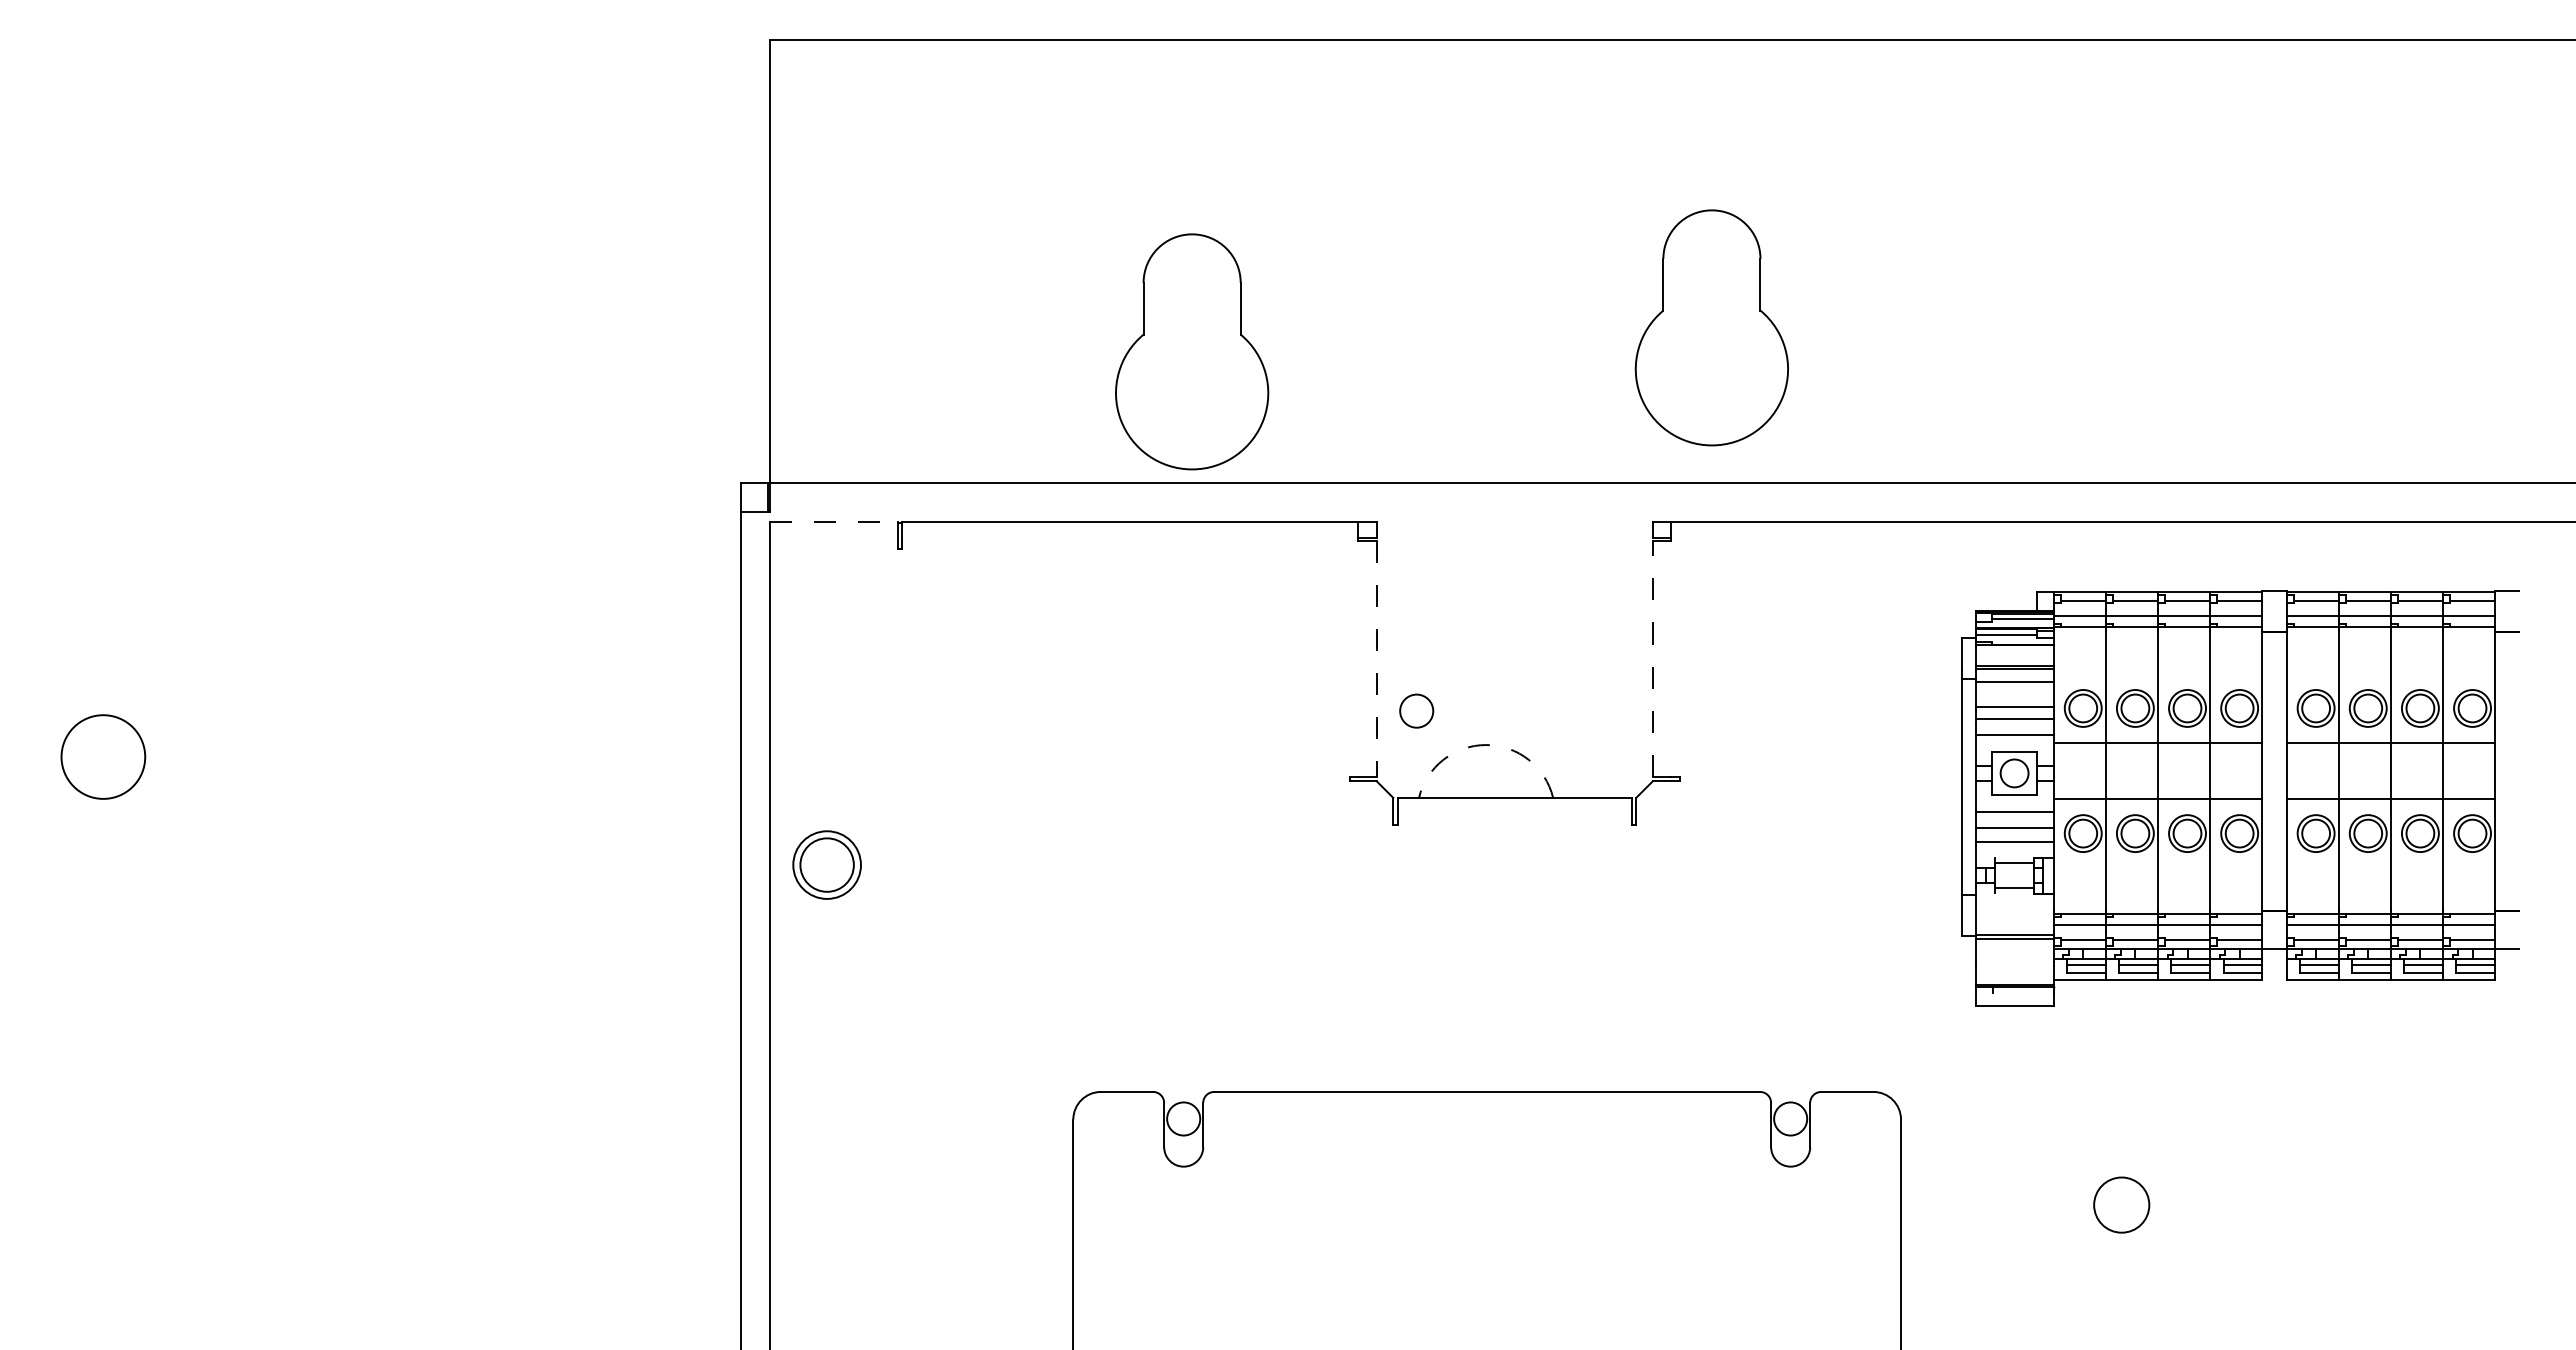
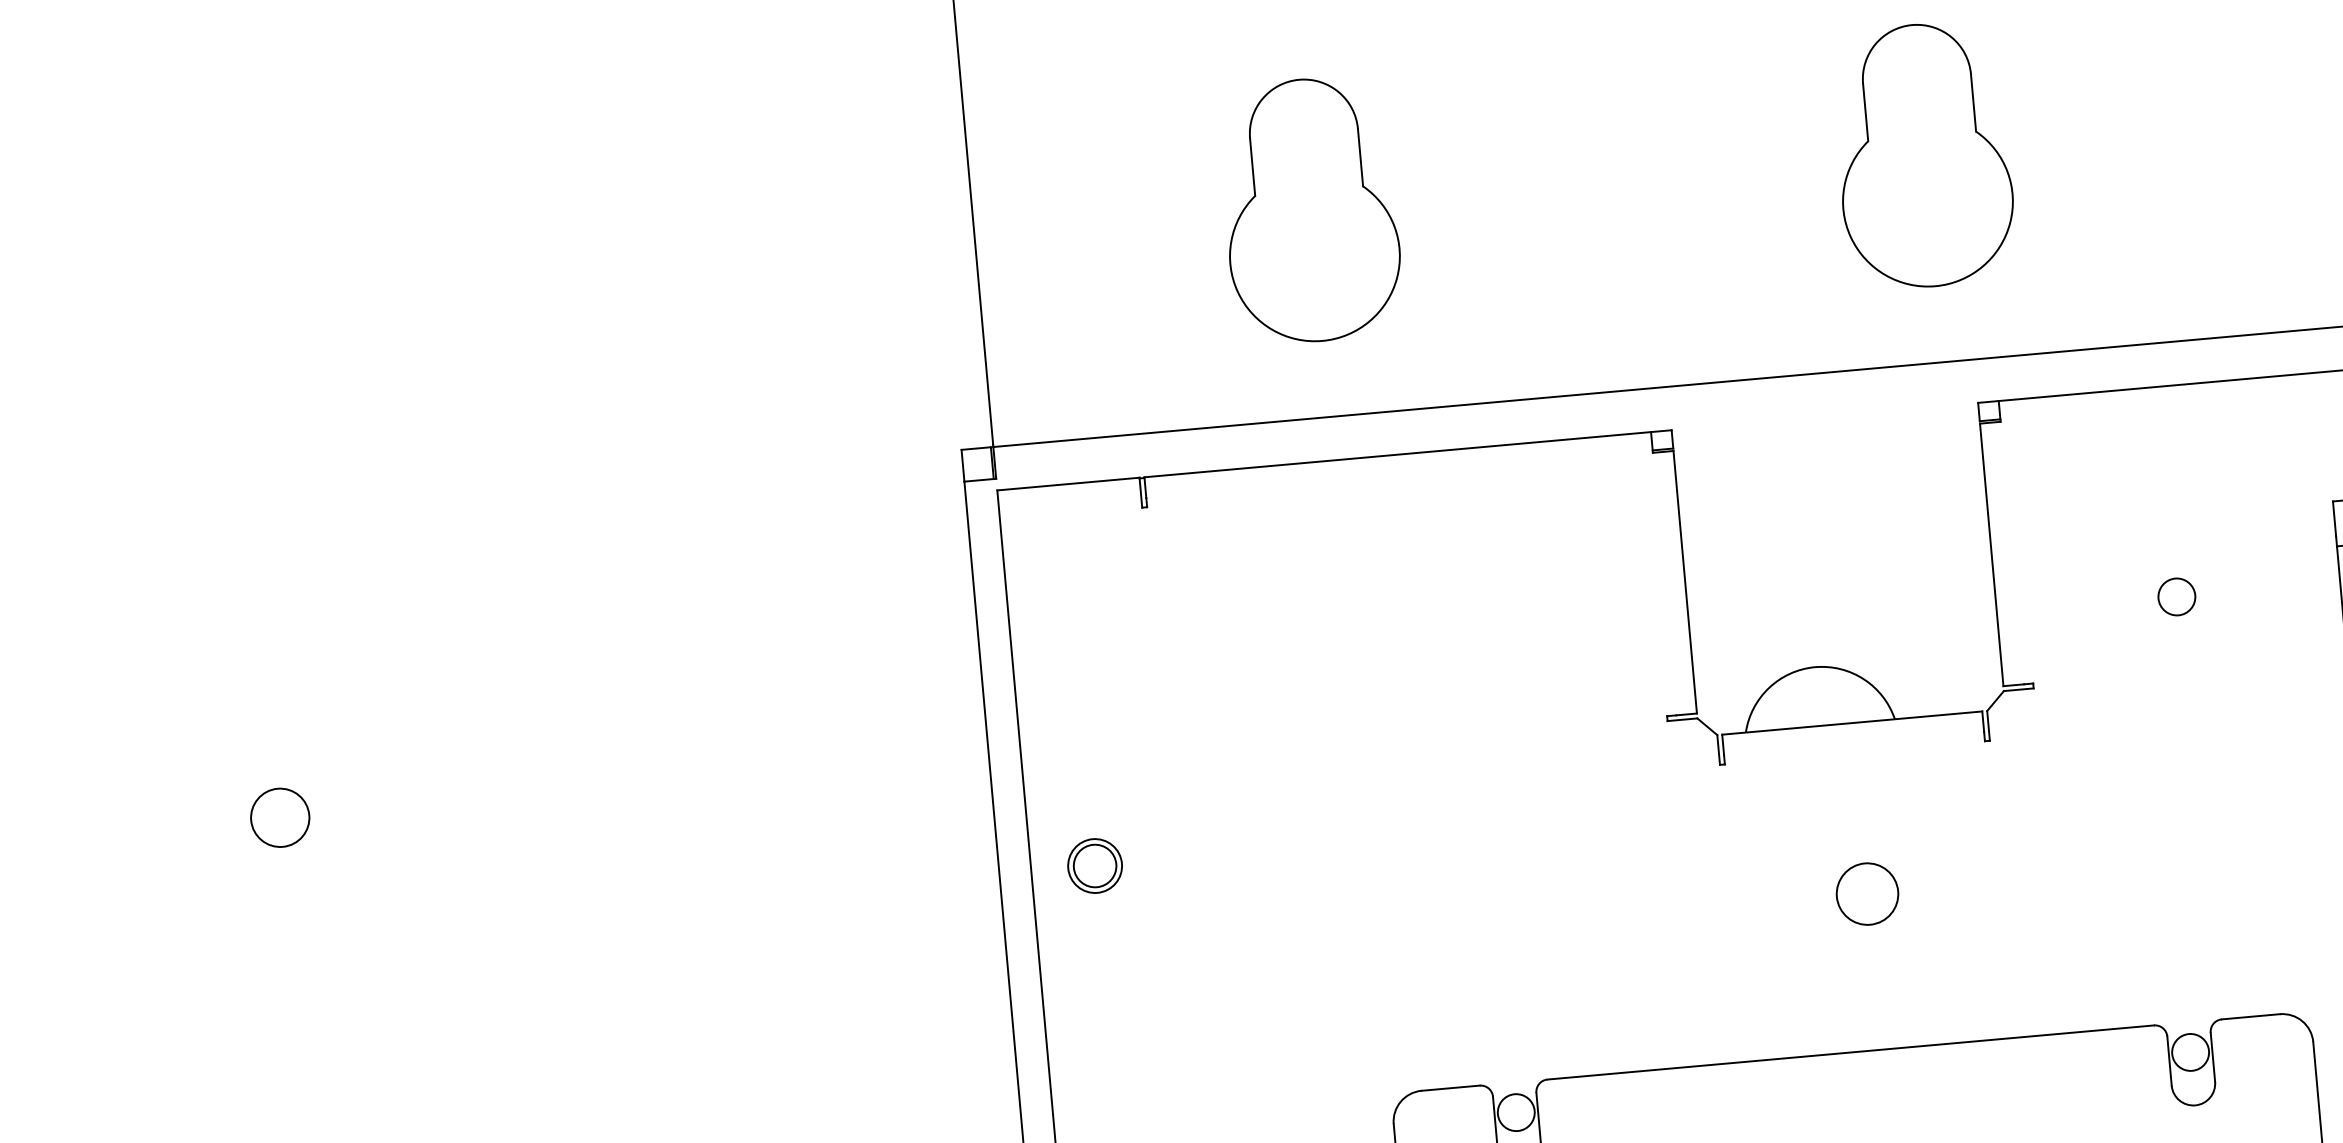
part: (1711, 327) -> (1923, 155), moved
part: (1192, 351) -> (1311, 209), moved
line: (834, 522) -> (1069, 484), dashed -> solid
line: (1652, 658) -> (1991, 554), dashed -> solid
line: (1376, 659) -> (1684, 583), dashed -> solid
circle: (1416, 710) -> (2176, 596), moved
arc: (1486, 745) -> (1815, 667), dashed -> solid
circle: (103, 757) -> (280, 818), size x0.62
part: (827, 865) -> (1095, 866), size x0.71
circle: (1514, 951) -> (1867, 893), added

